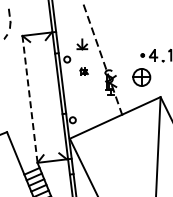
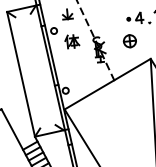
part: (83, 71) -> (71, 41), size x1.67
part: (141, 77) -> (129, 41), size x0.71
line: (30, 99) -> (21, 74), dashed -> solid

